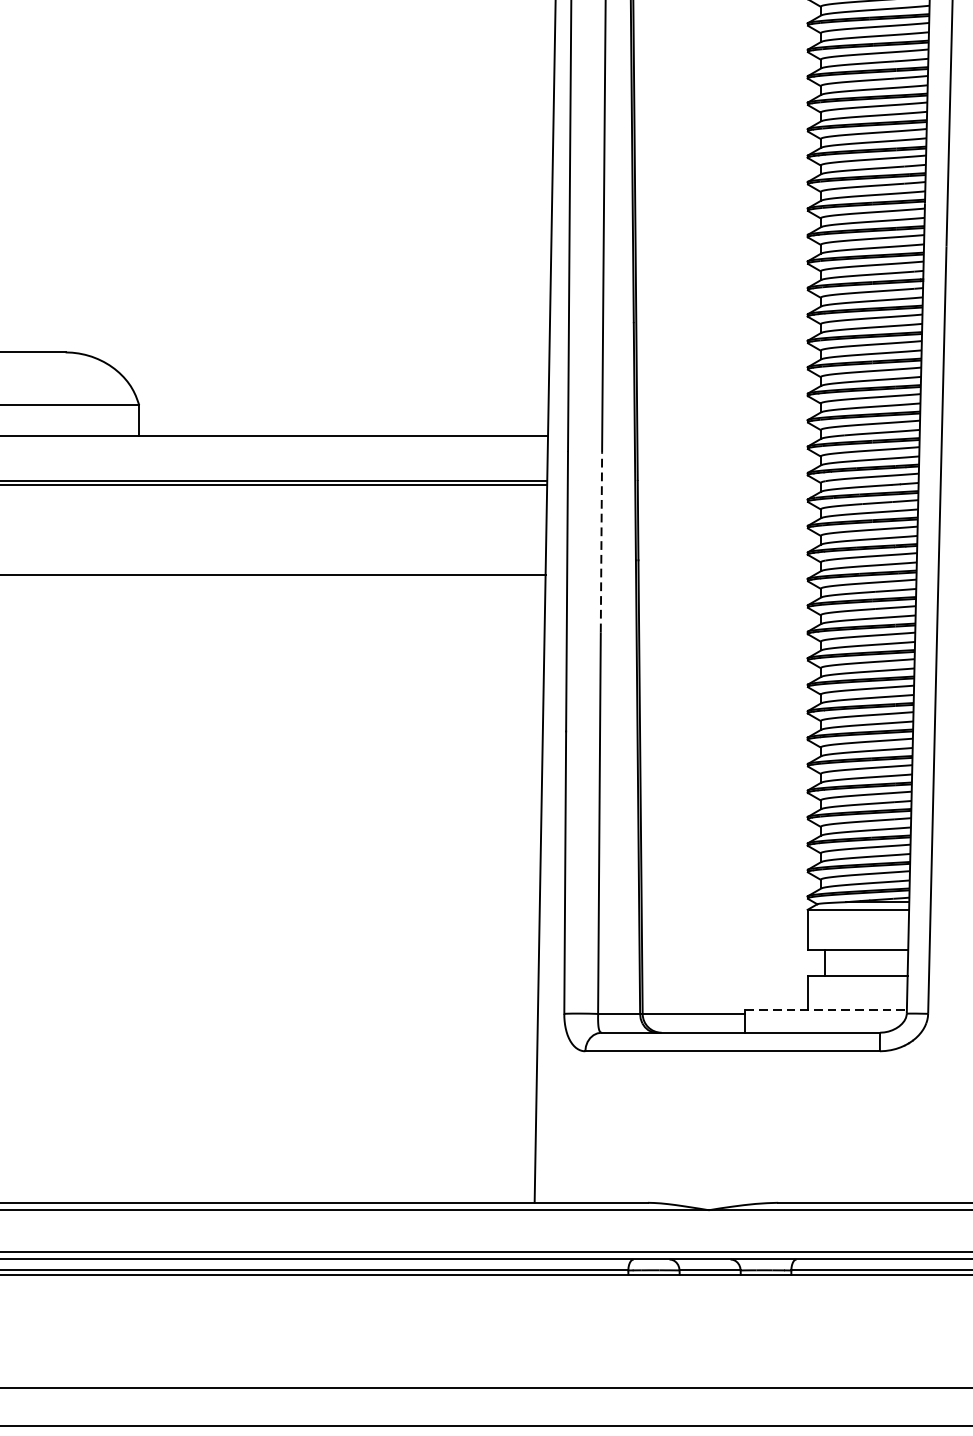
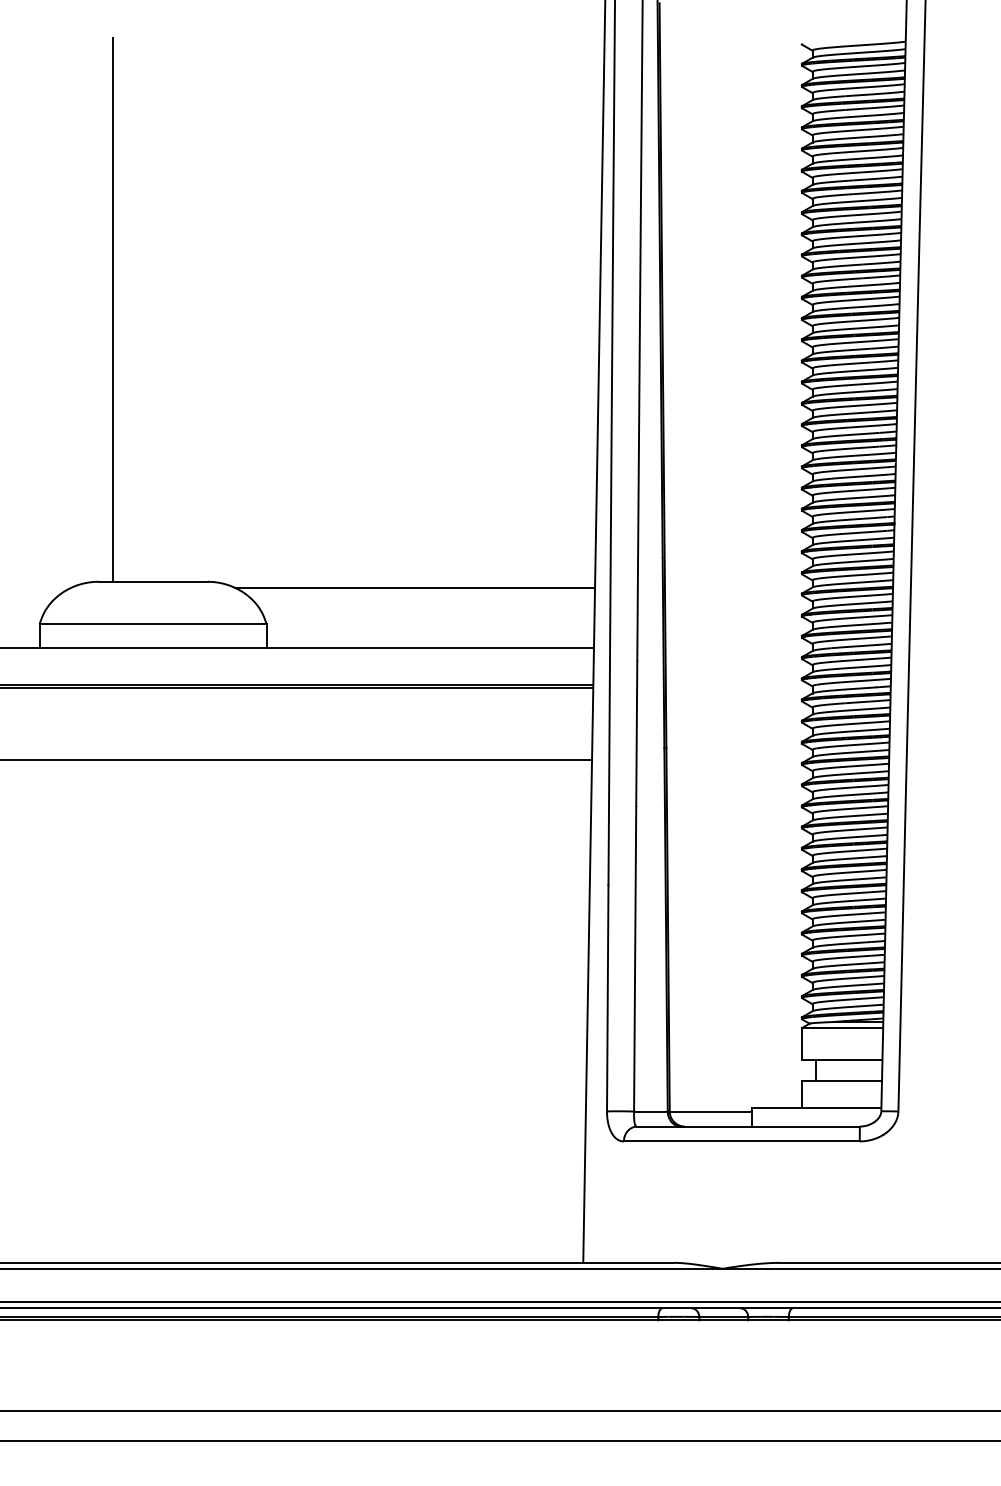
line: (323, 359) -> (414, 587), added
line: (601, 541) -> (636, 733), dashed -> solid
line: (825, 1010) -> (816, 1108), dashed -> solid

